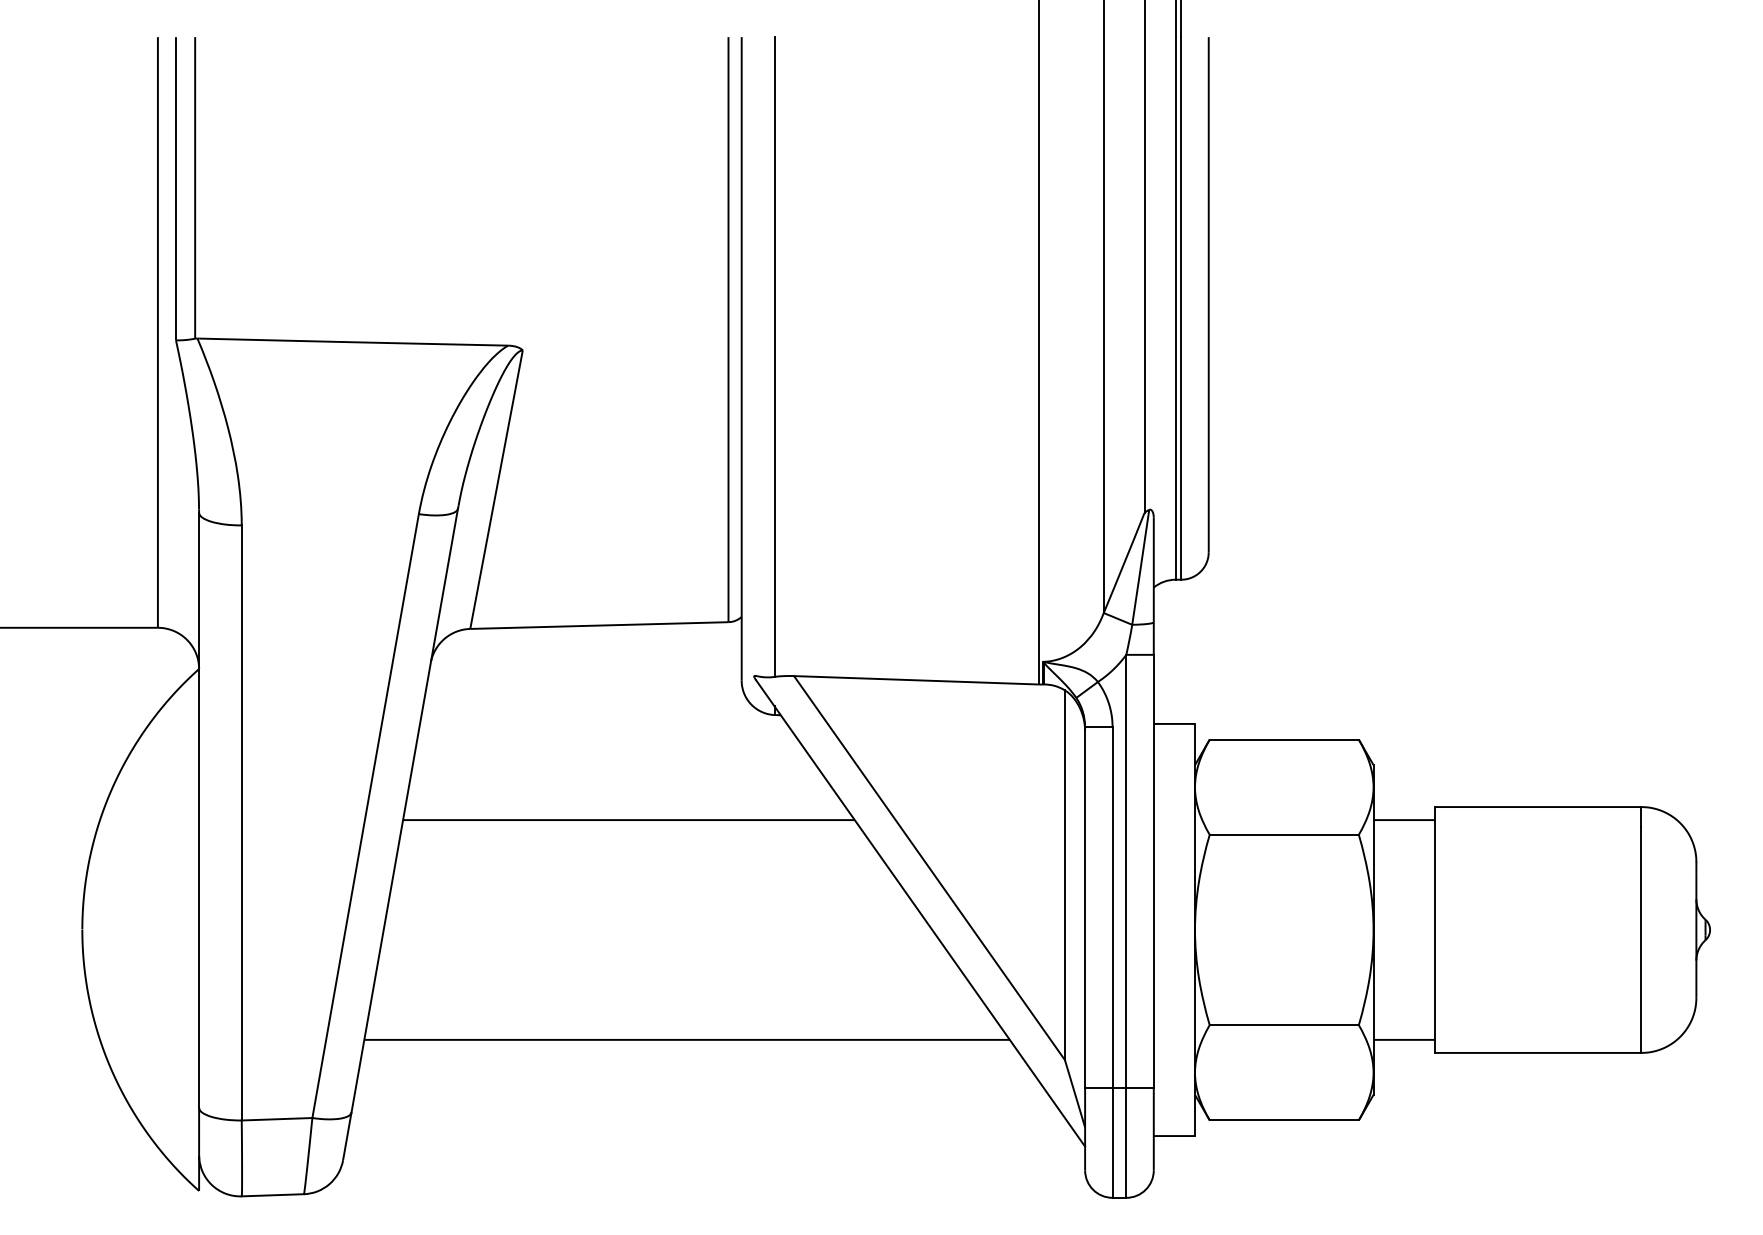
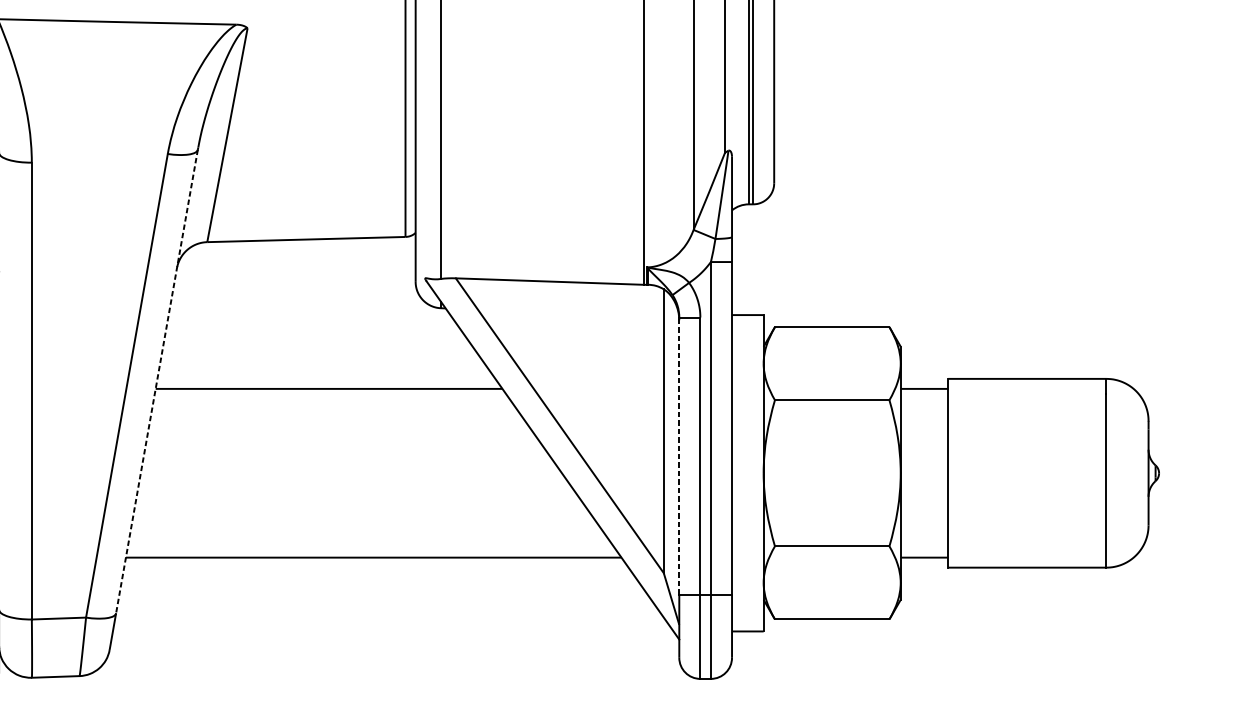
line: (404, 810) -> (156, 381), solid -> dashed
line: (1085, 907) -> (679, 456), solid -> dashed

